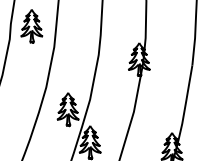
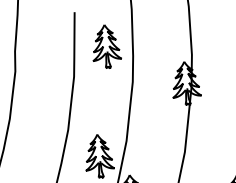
part: (31, 26) -> (105, 46), moved

